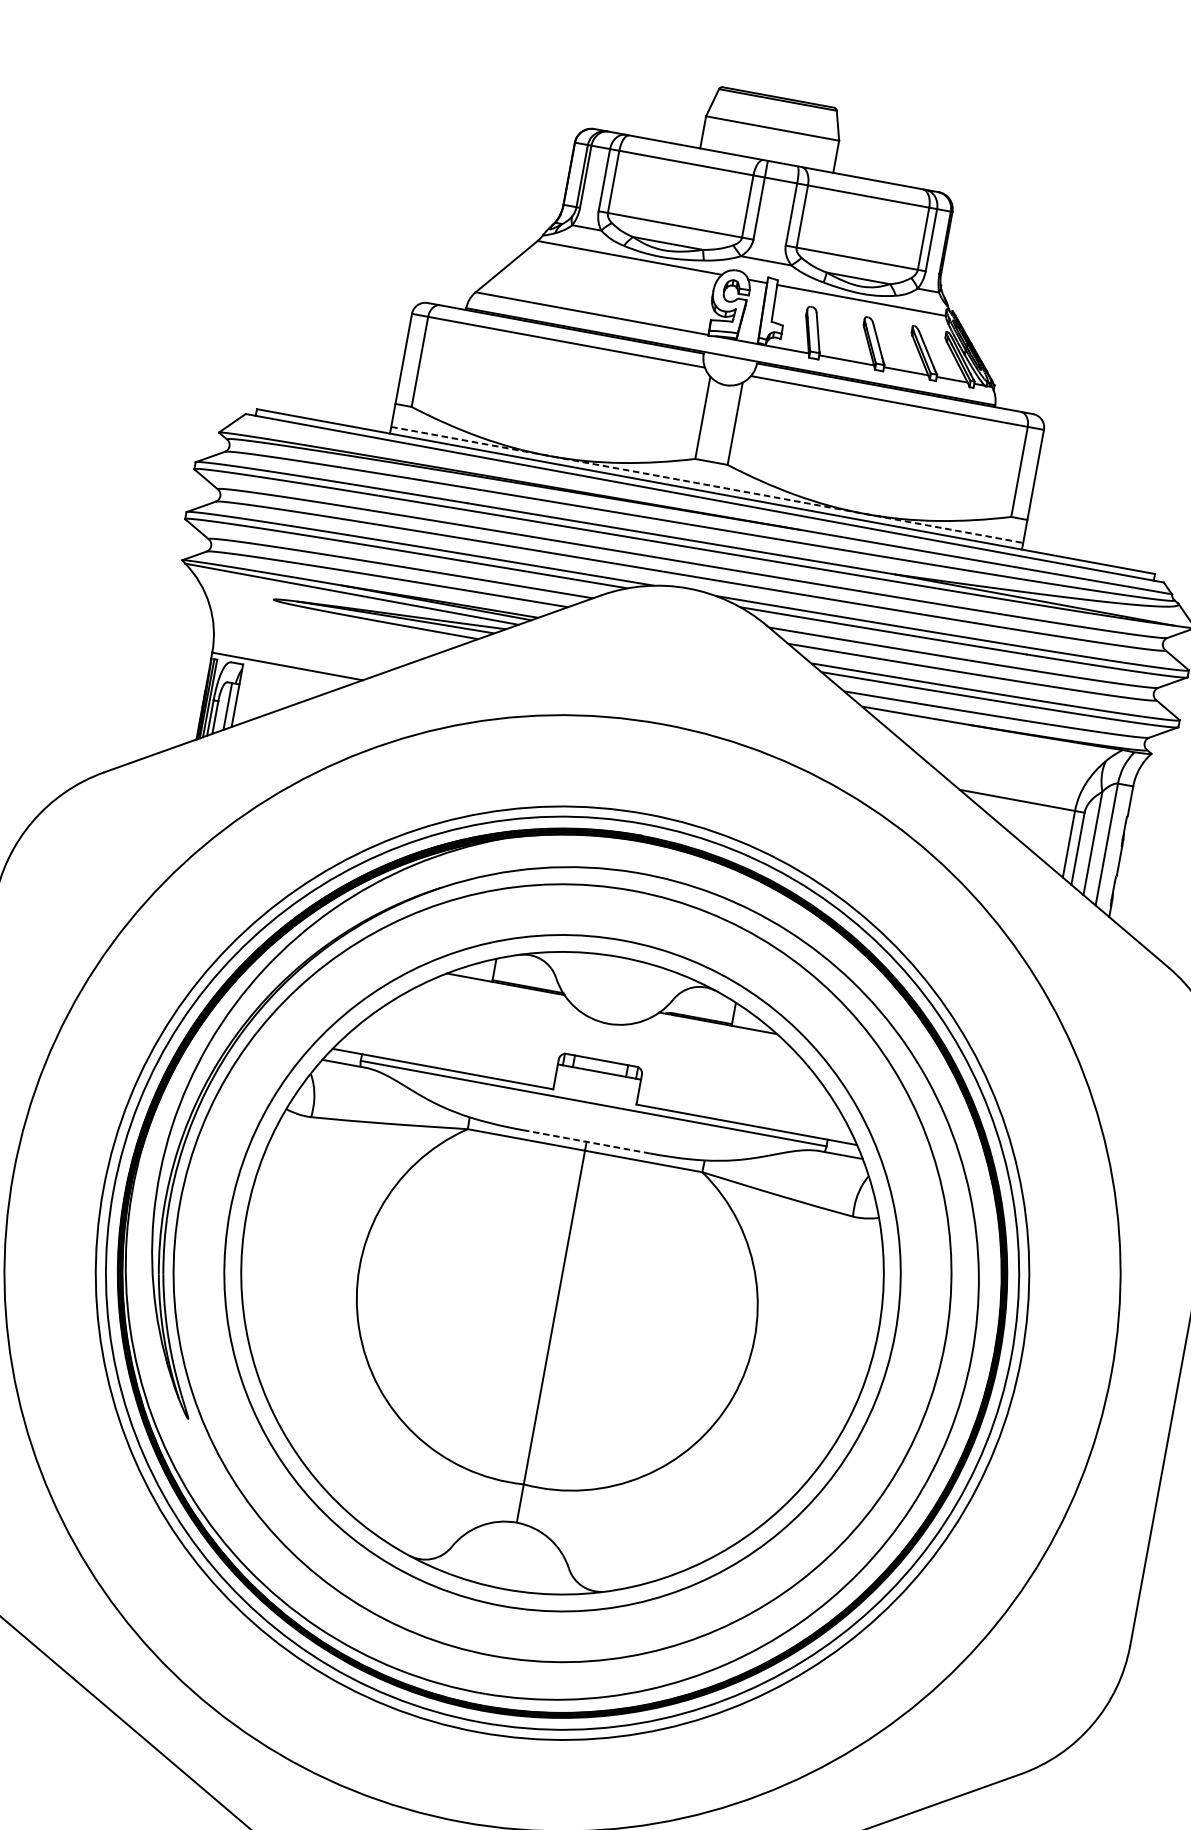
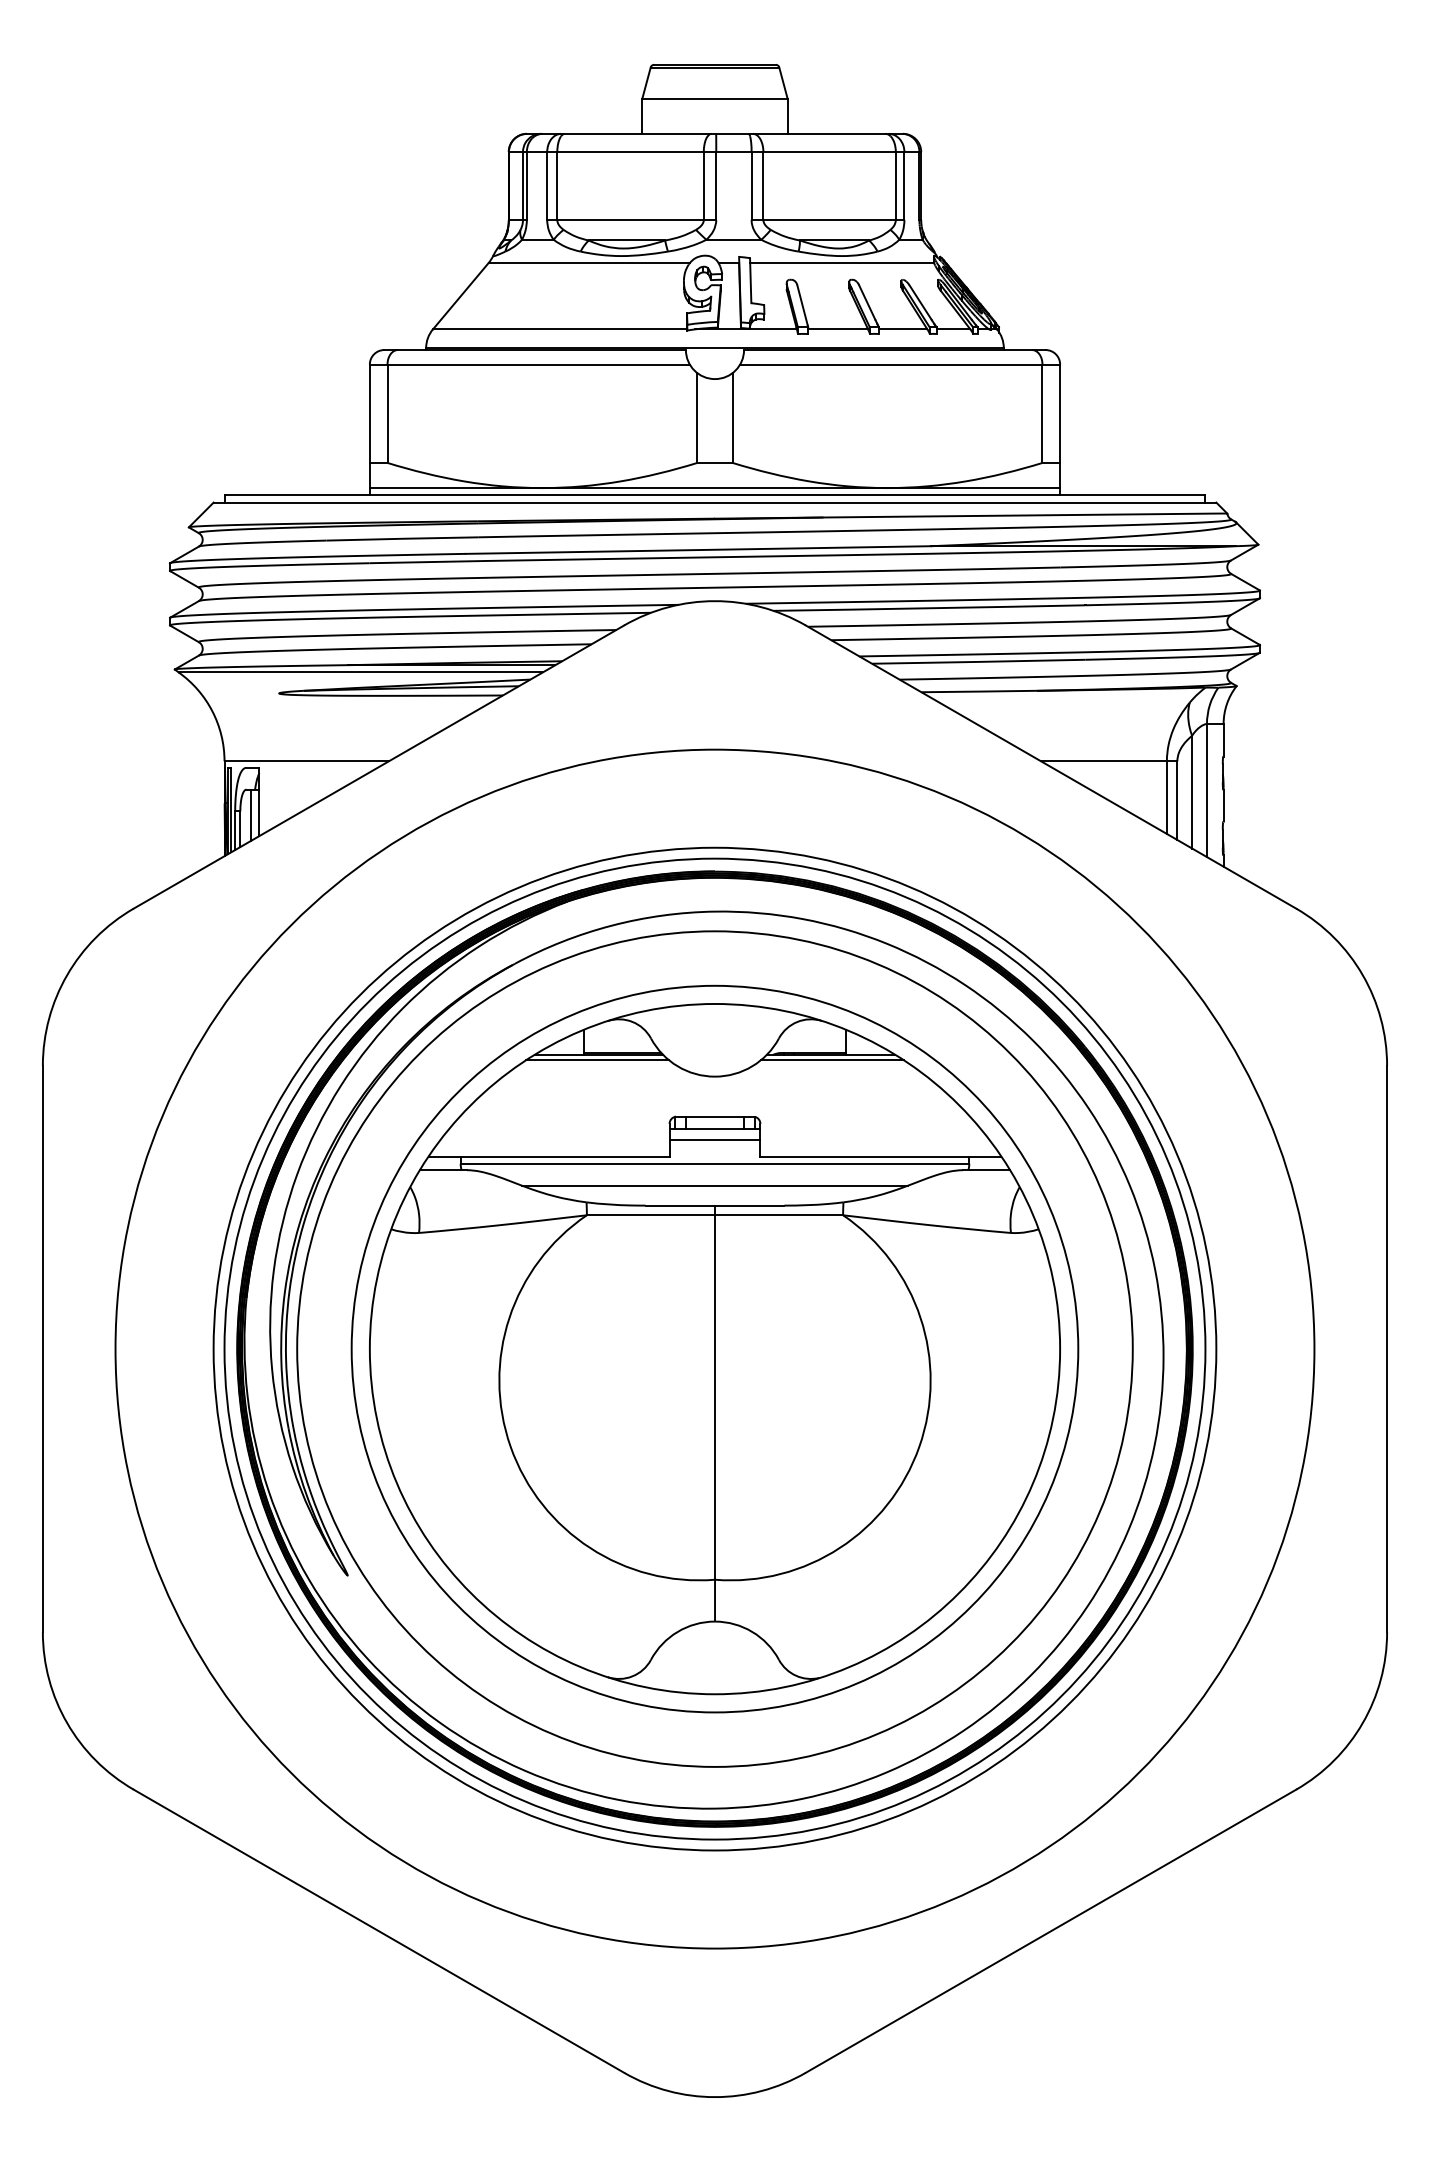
line: (707, 485) -> (715, 488), dashed -> solid
line: (503, 989) -> (597, 1060), added
line: (717, 1028) -> (831, 1060), added
line: (597, 1082) -> (714, 1140), added
line: (589, 1123) -> (714, 1185), added
line: (586, 1141) -> (714, 1205), dashed -> solid

